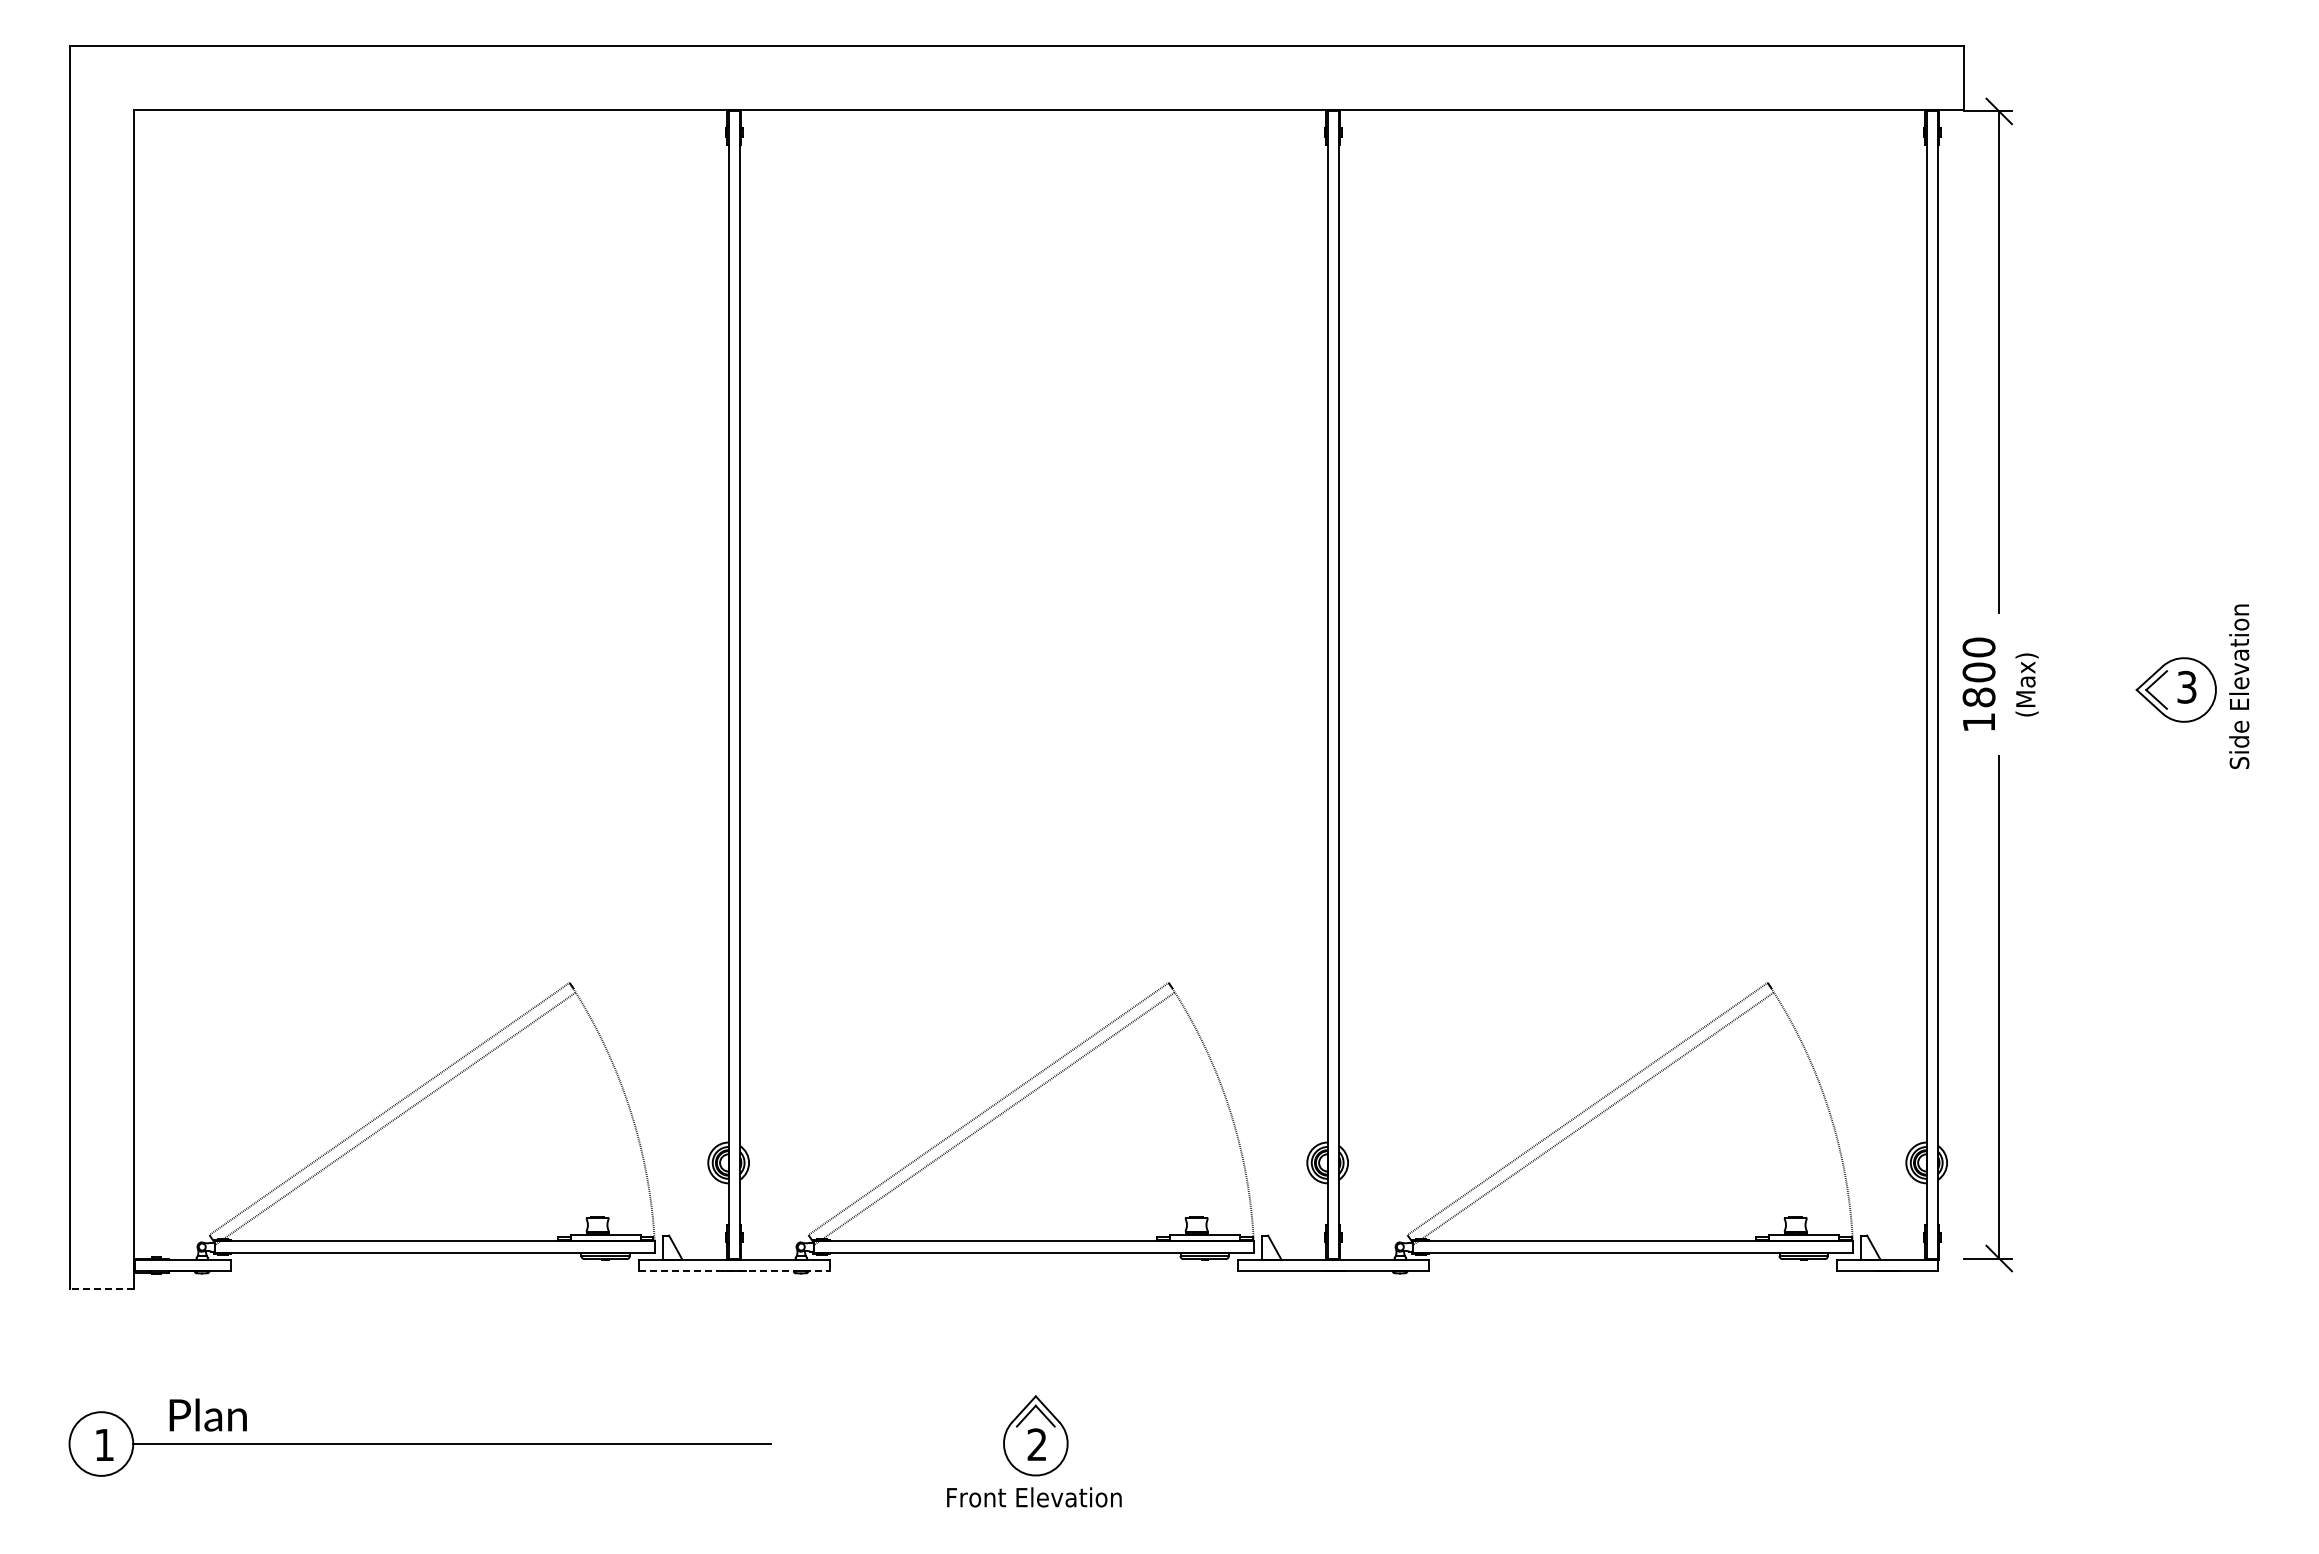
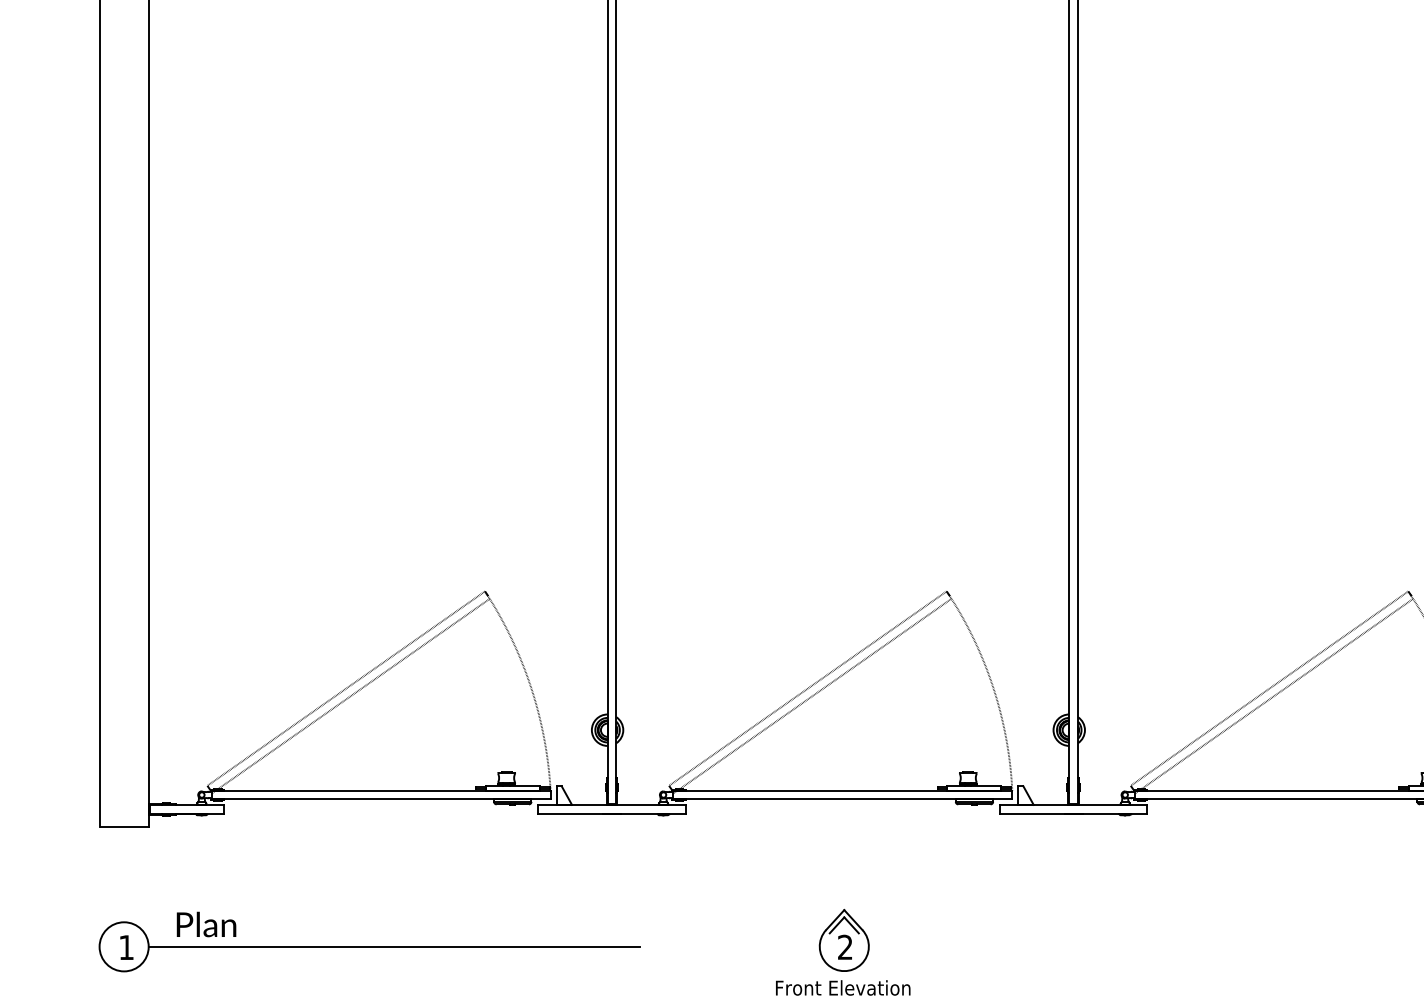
line: (734, 1271) -> (612, 813), dashed -> solid
line: (102, 1289) -> (124, 827), dashed -> solid

